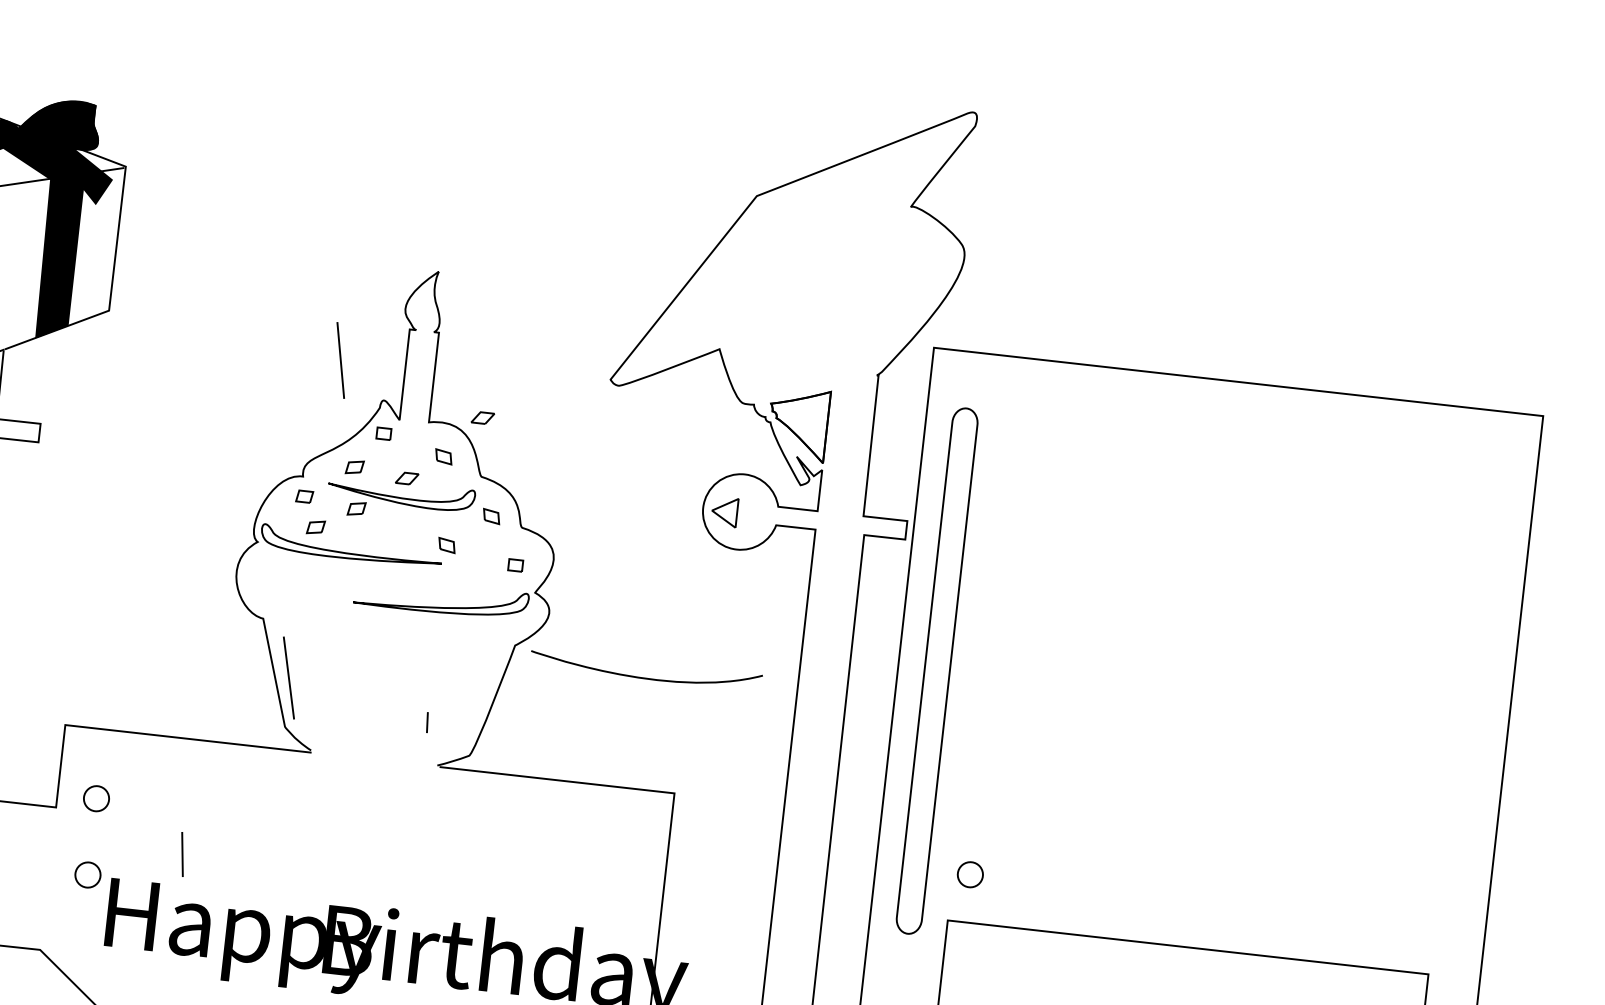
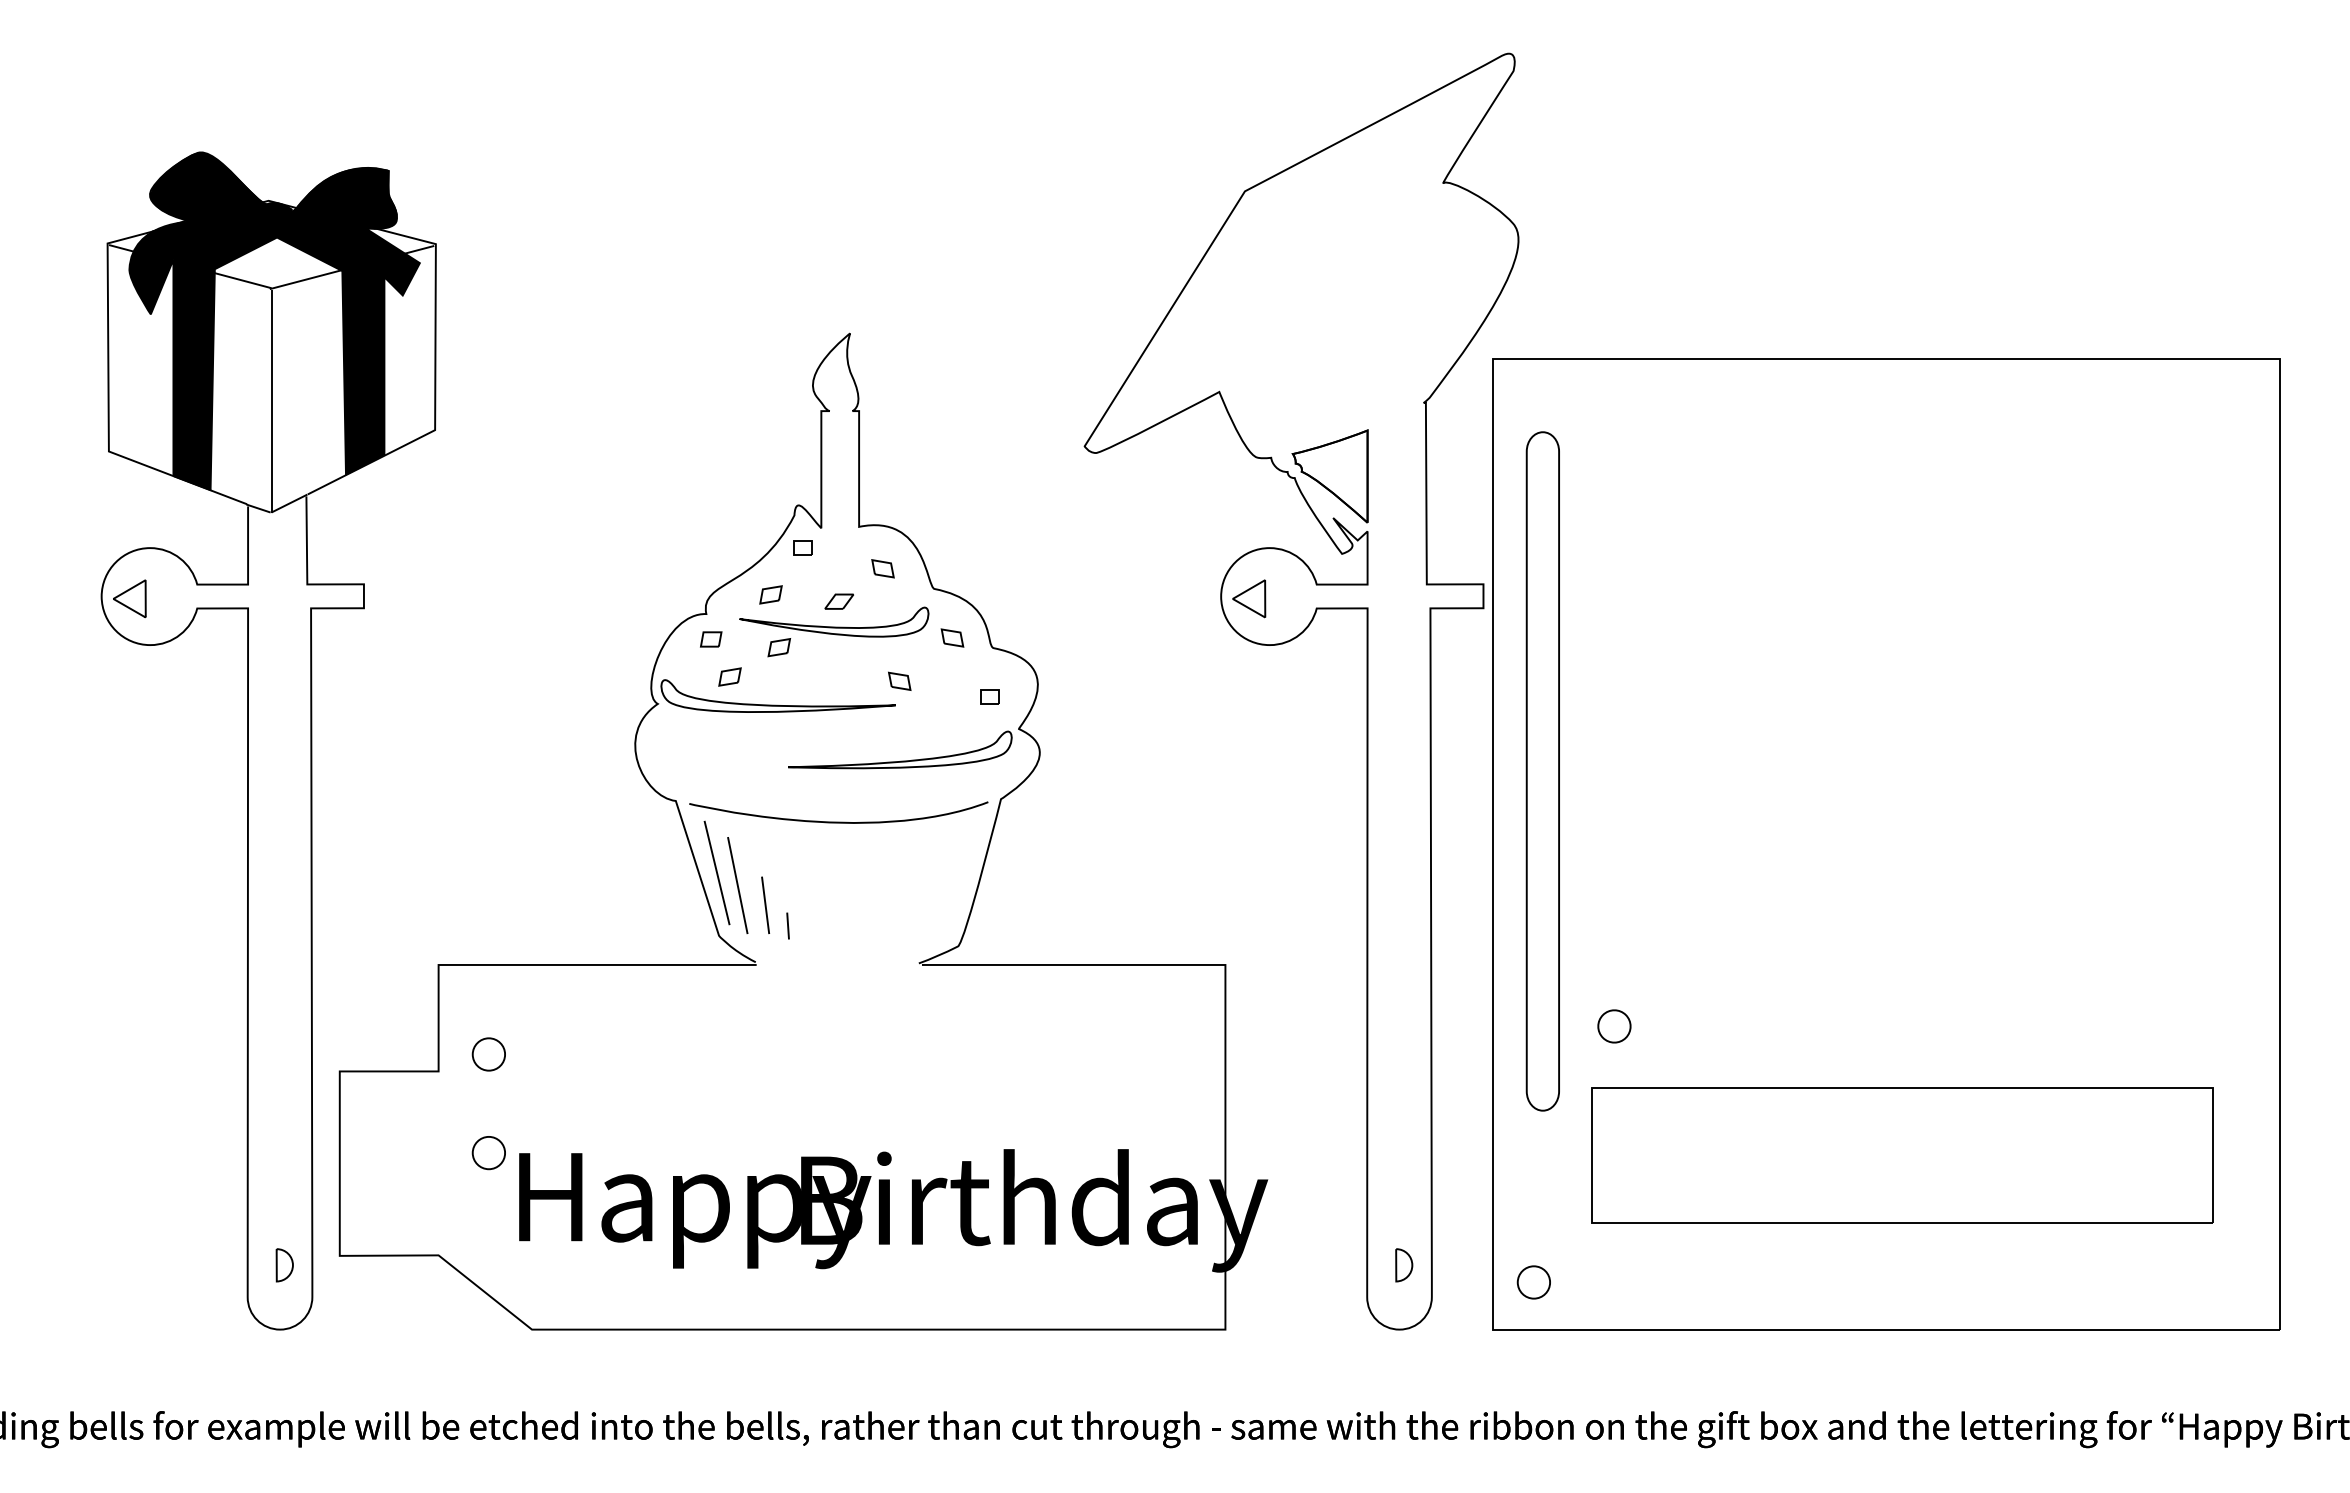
line: (340, 360) -> (737, 885), moved
part: (482, 417) -> (926, 513), removed
curve: (645, 677) -> (838, 821), moved
line: (427, 722) -> (787, 925), moved
line: (182, 853) -> (765, 904), moved

